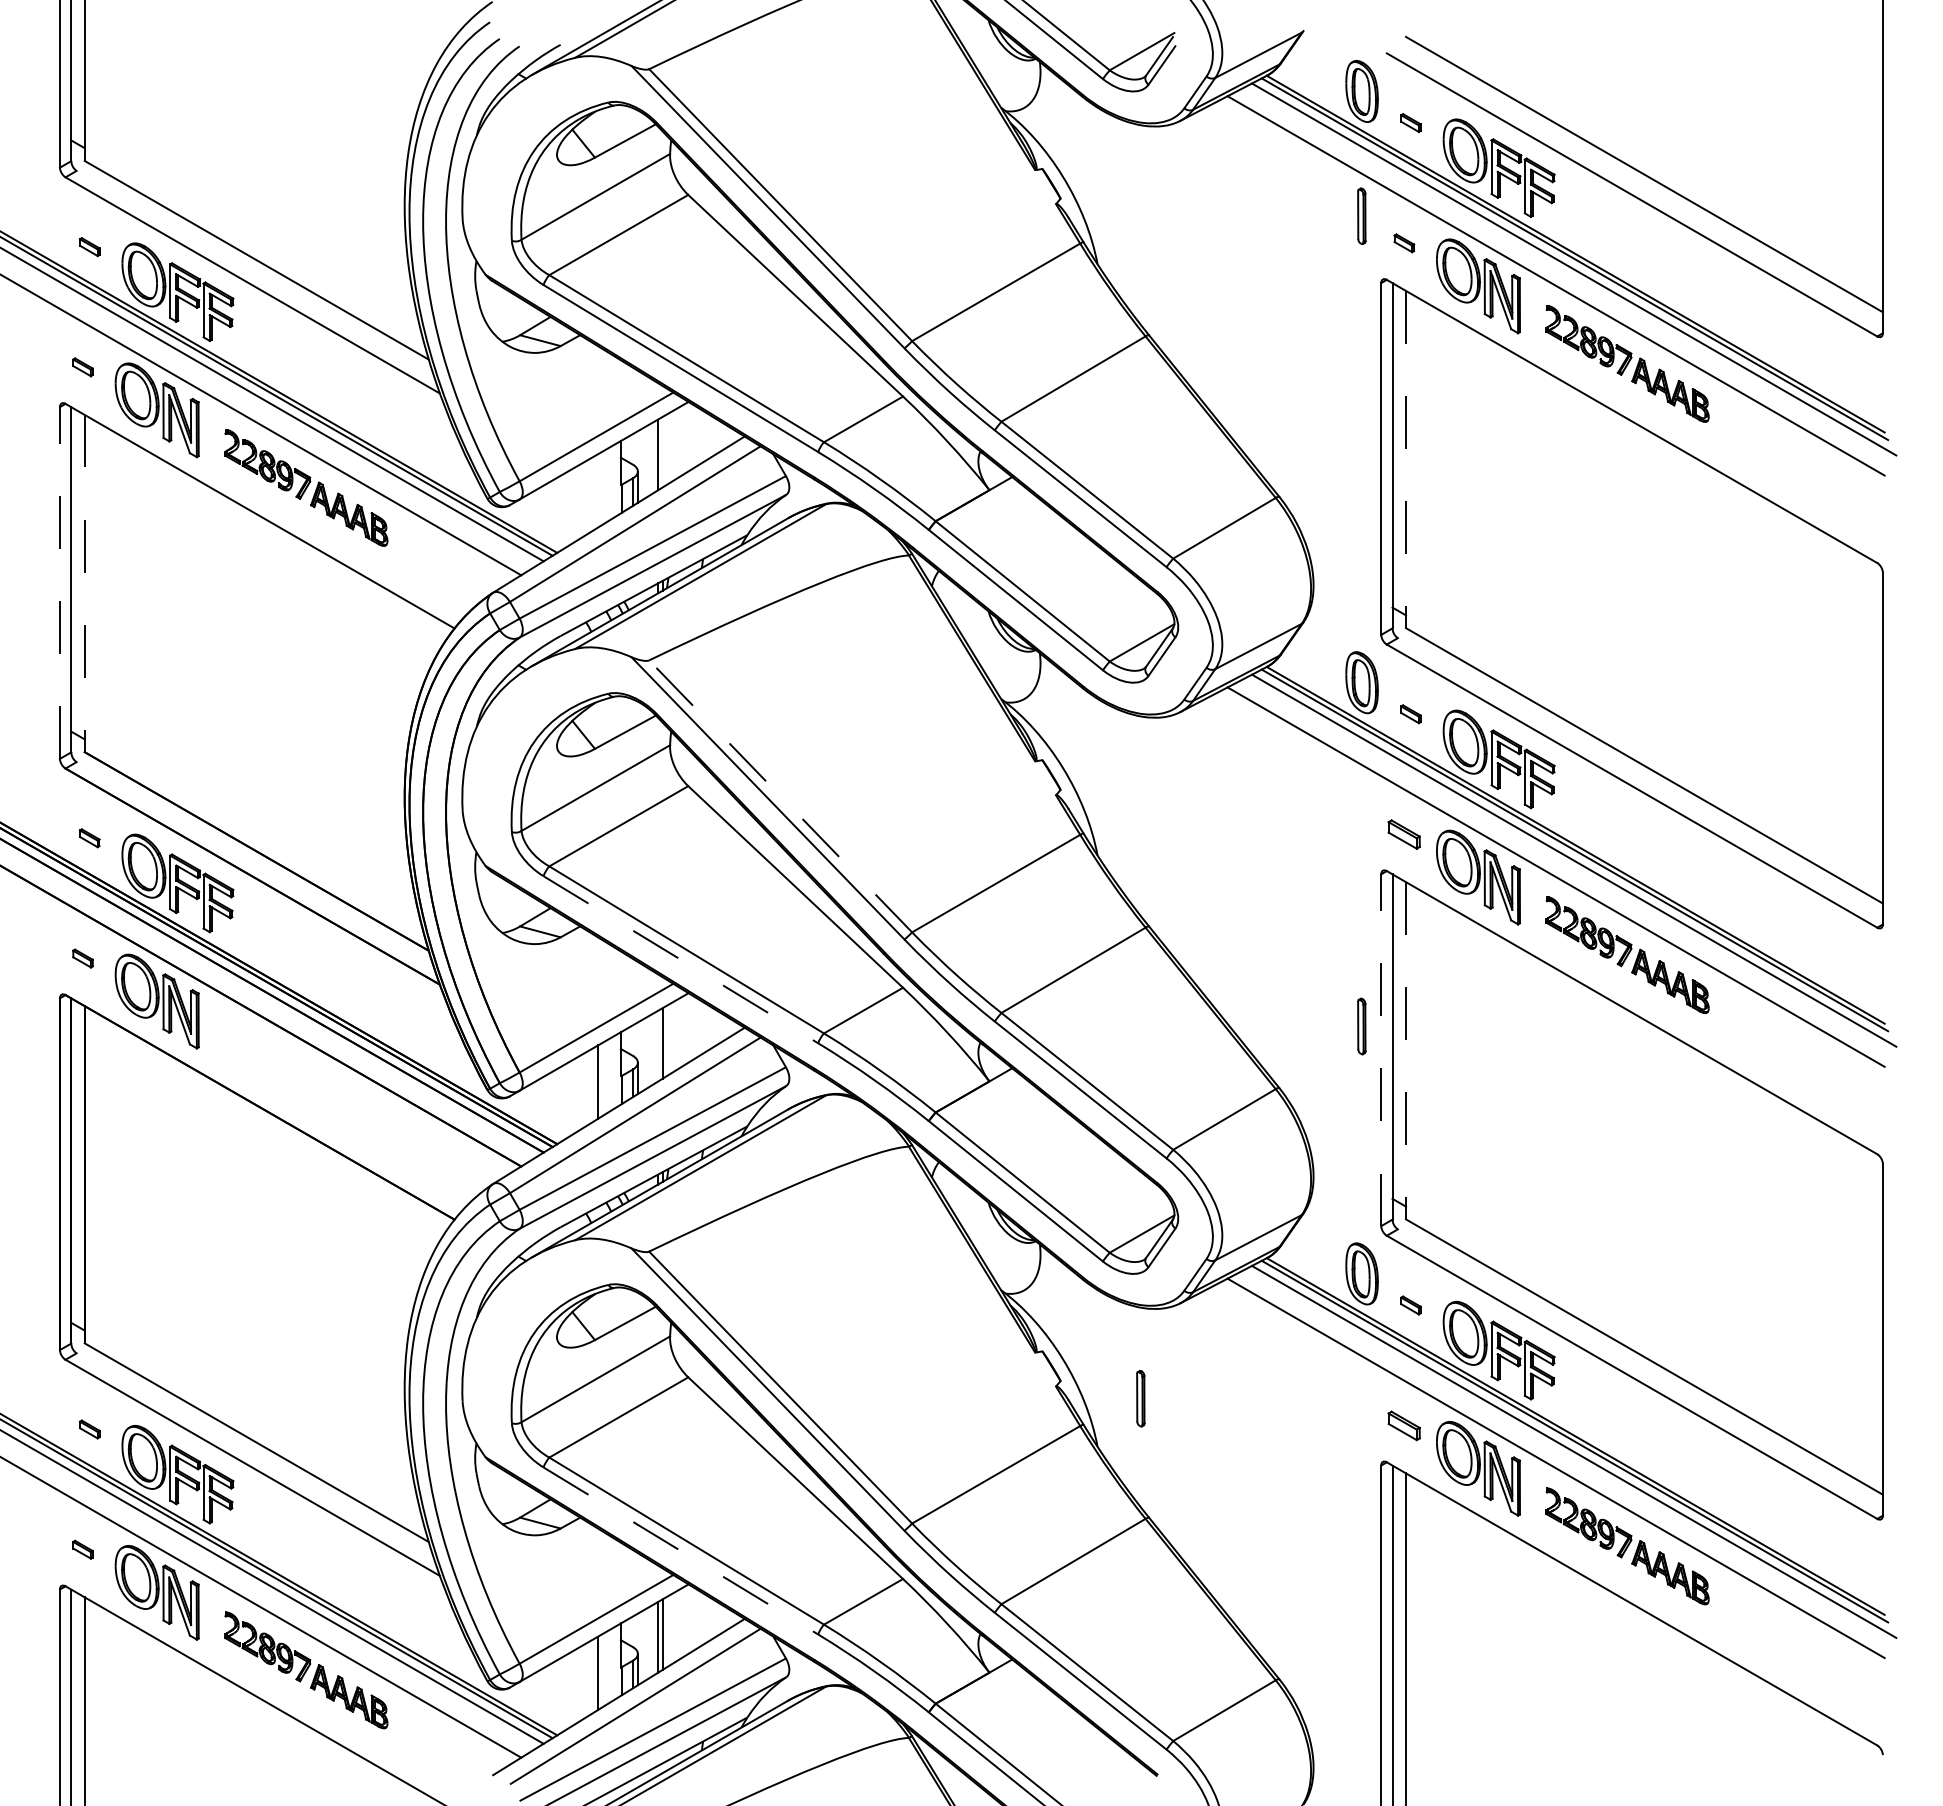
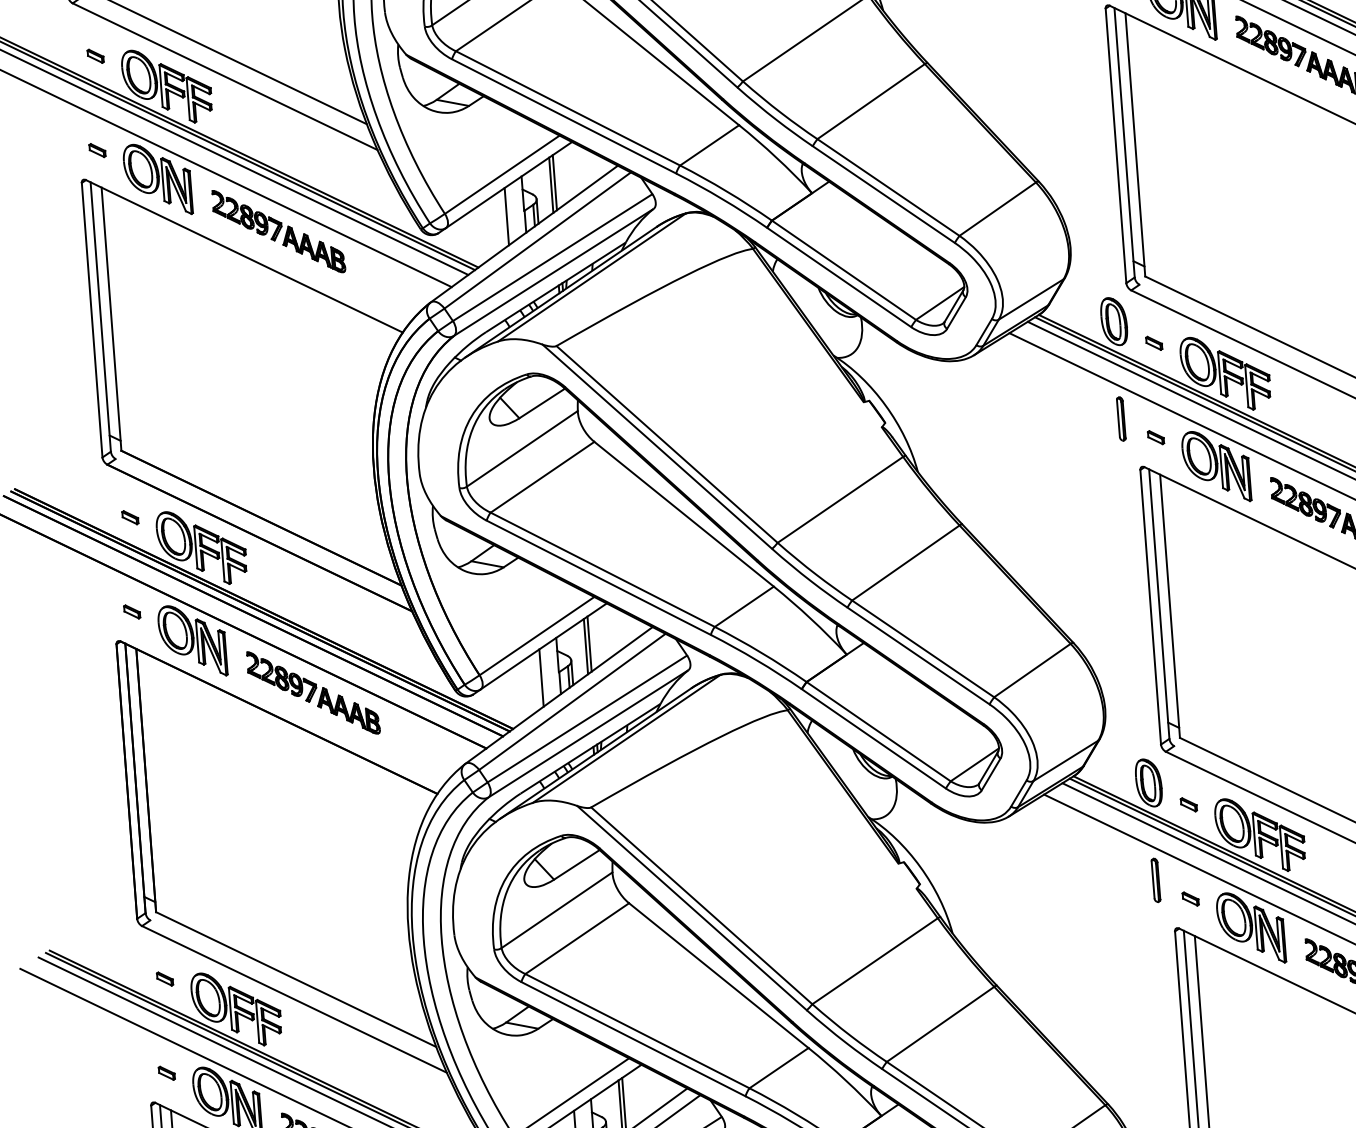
line: (662, 451) -> (554, 182), added
line: (1406, 459) -> (1135, 144), dashed -> solid
line: (598, 490) -> (506, 216), added
line: (59, 582) -> (91, 319), dashed -> solid
line: (84, 583) -> (111, 319), dashed -> solid
line: (780, 796) -> (666, 444), dashed -> solid
part: (1404, 834) -> (1156, 437), size x0.62
line: (680, 959) -> (598, 577), dashed -> solid
part: (1361, 1026) -> (1121, 419), moved
line: (657, 1045) -> (585, 646), added
line: (1381, 1050) -> (1150, 607), dashed -> solid
line: (1406, 1050) -> (1170, 606), dashed -> solid
part: (306, 1078) -> (313, 692), added
part: (1140, 1398) -> (1155, 880), moved
part: (1404, 1425) -> (1190, 898), size x0.62
line: (680, 1551) -> (633, 1039), dashed -> solid

